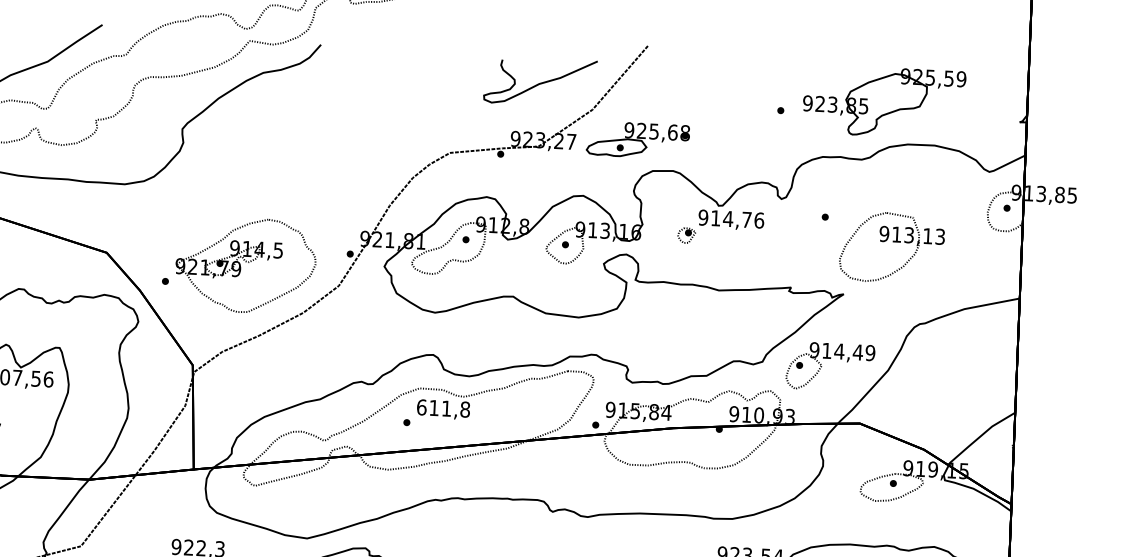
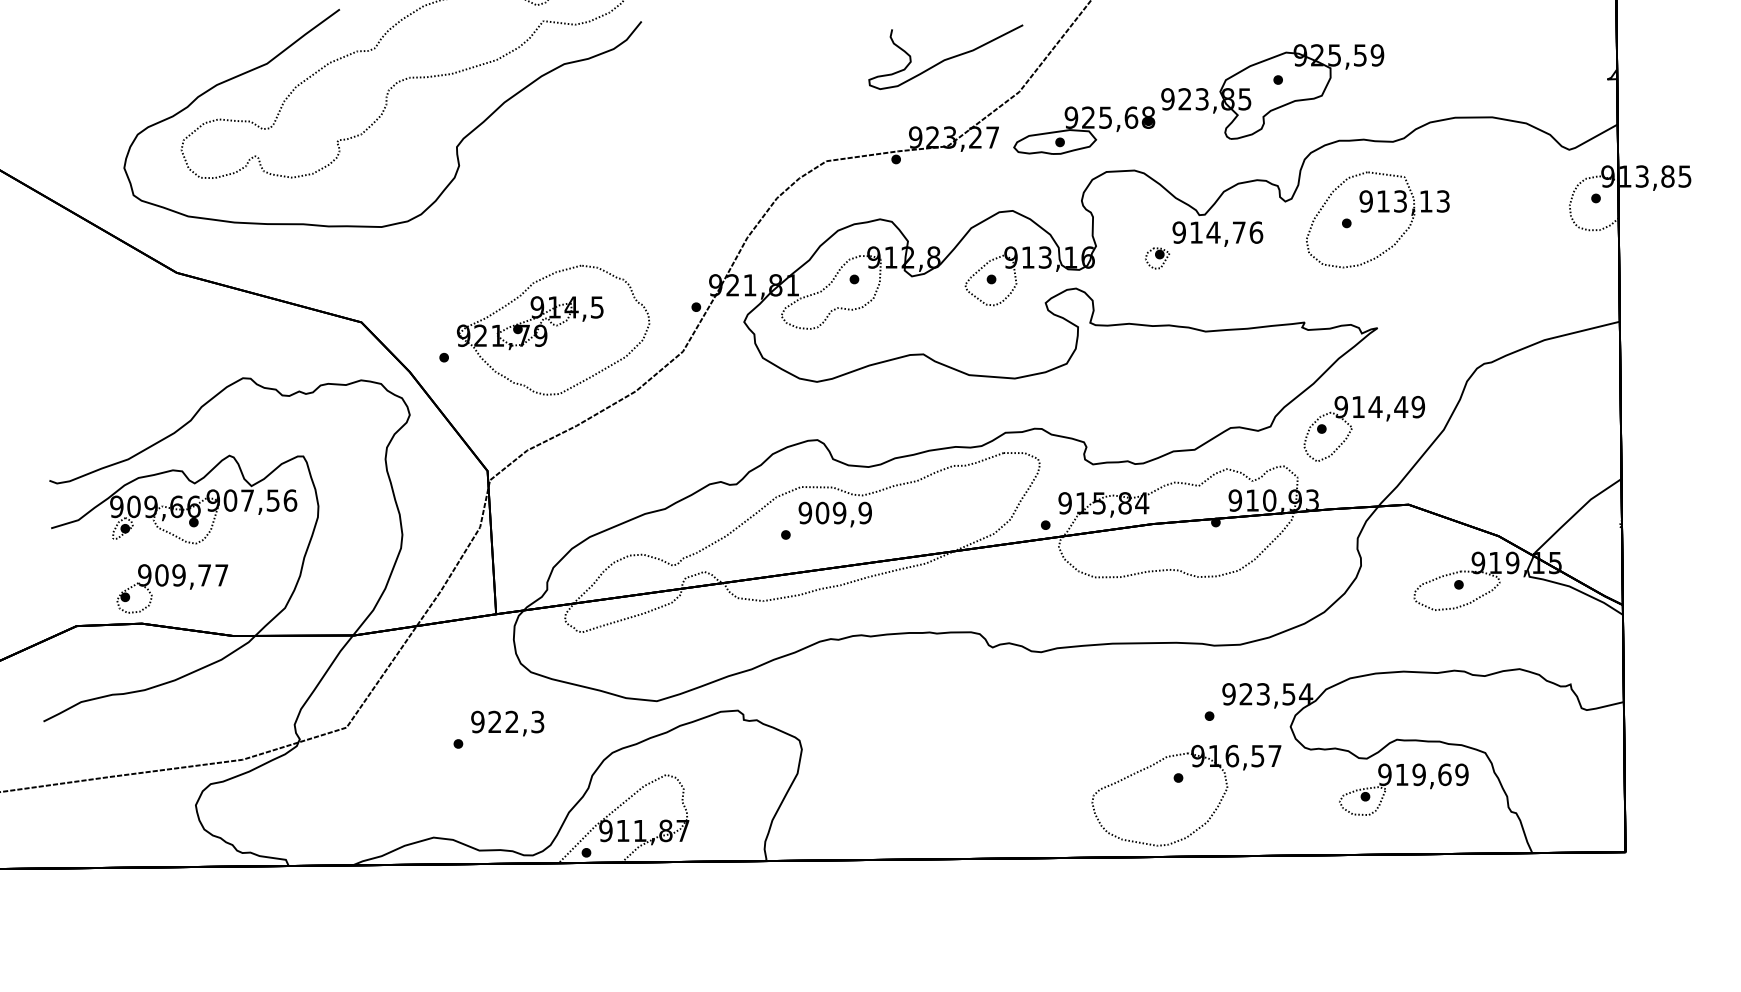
part: (884, 101) -> (1272, 91), moved
part: (892, 242) -> (1378, 212), moved
text: (442, 408) -> (834, 512), 611,8 -> 909,9

